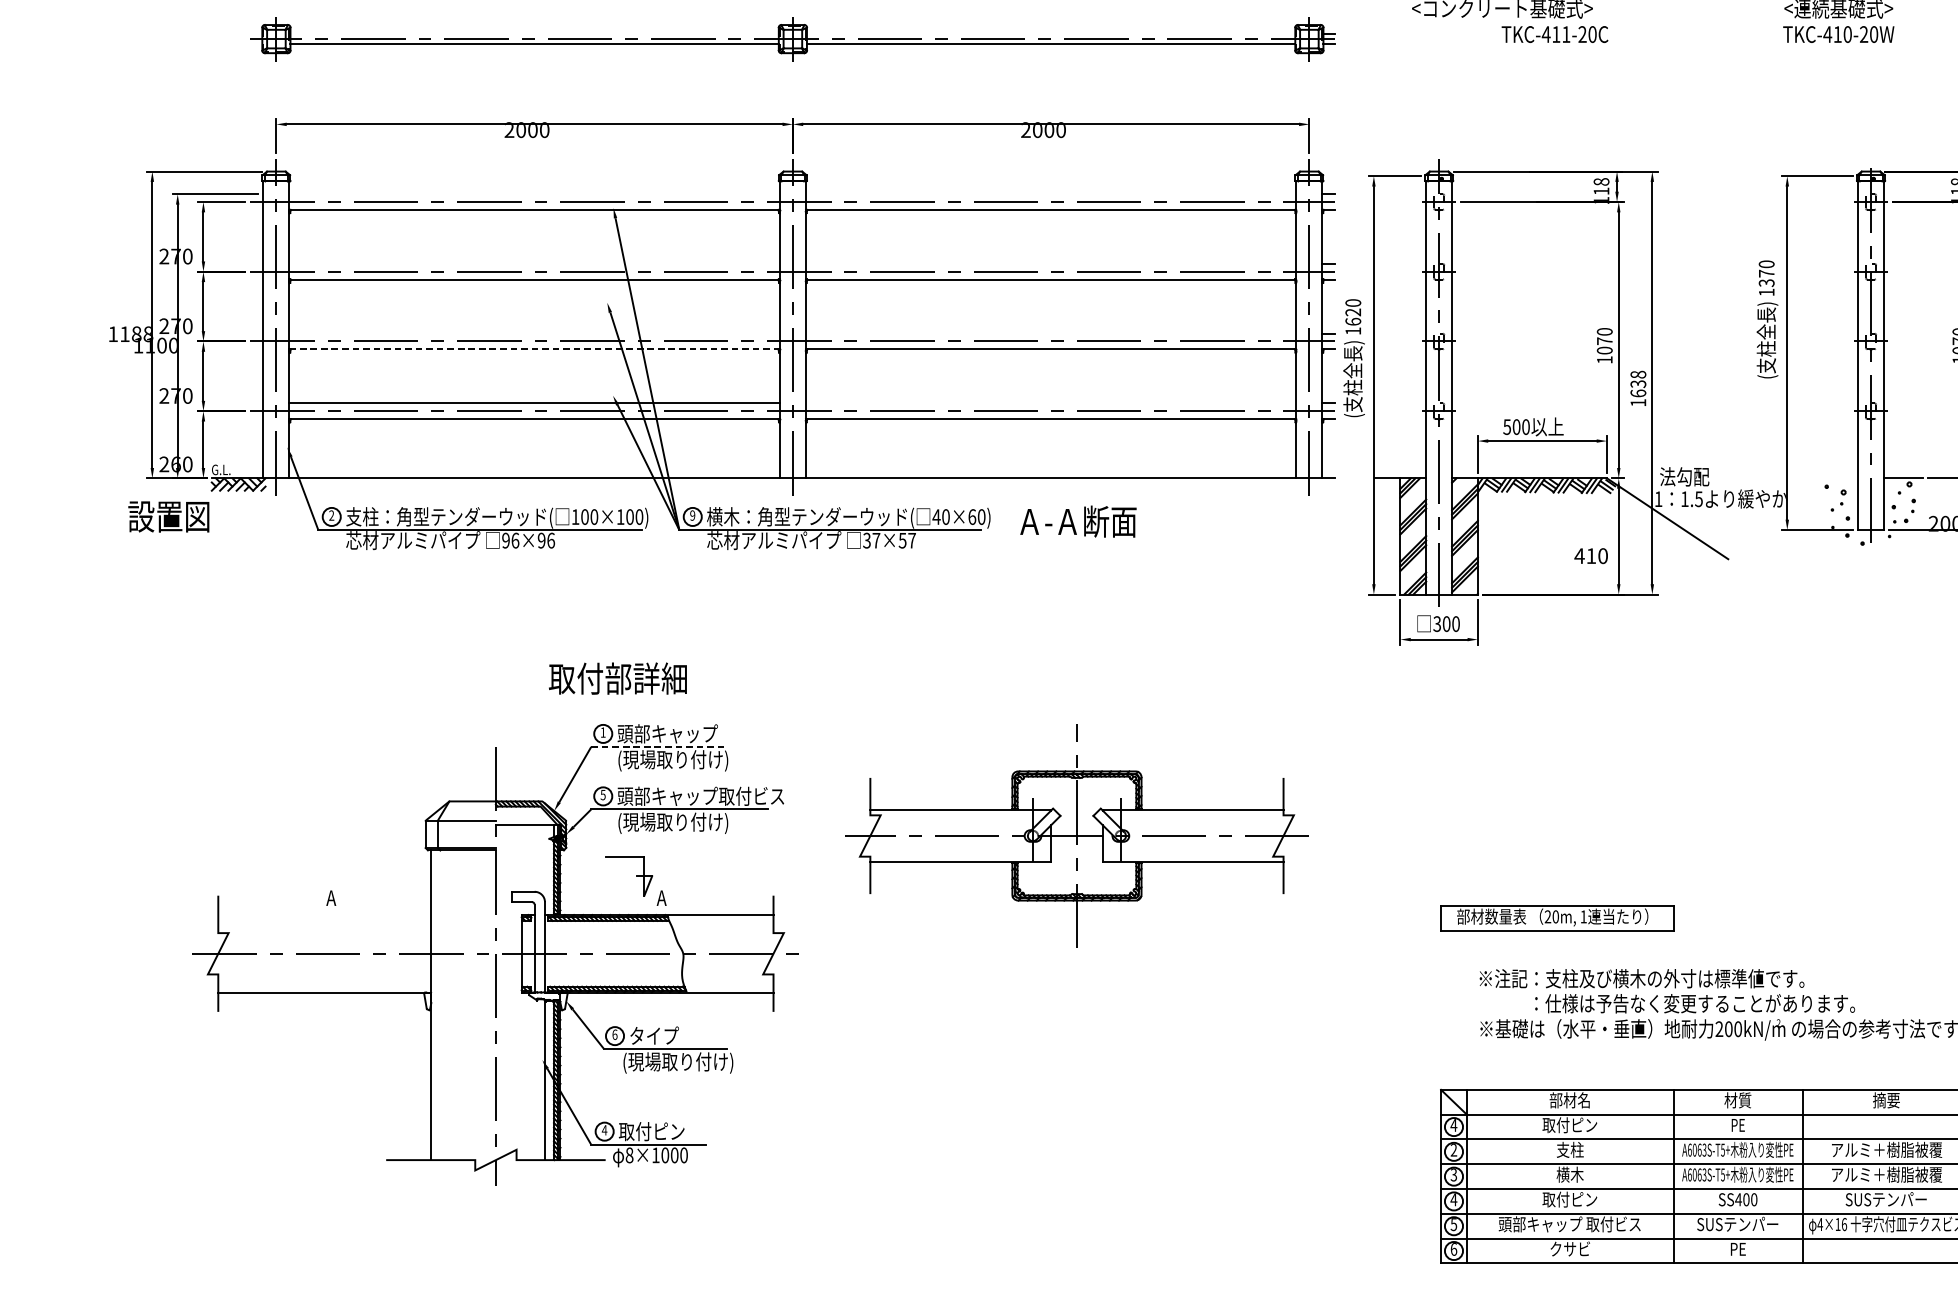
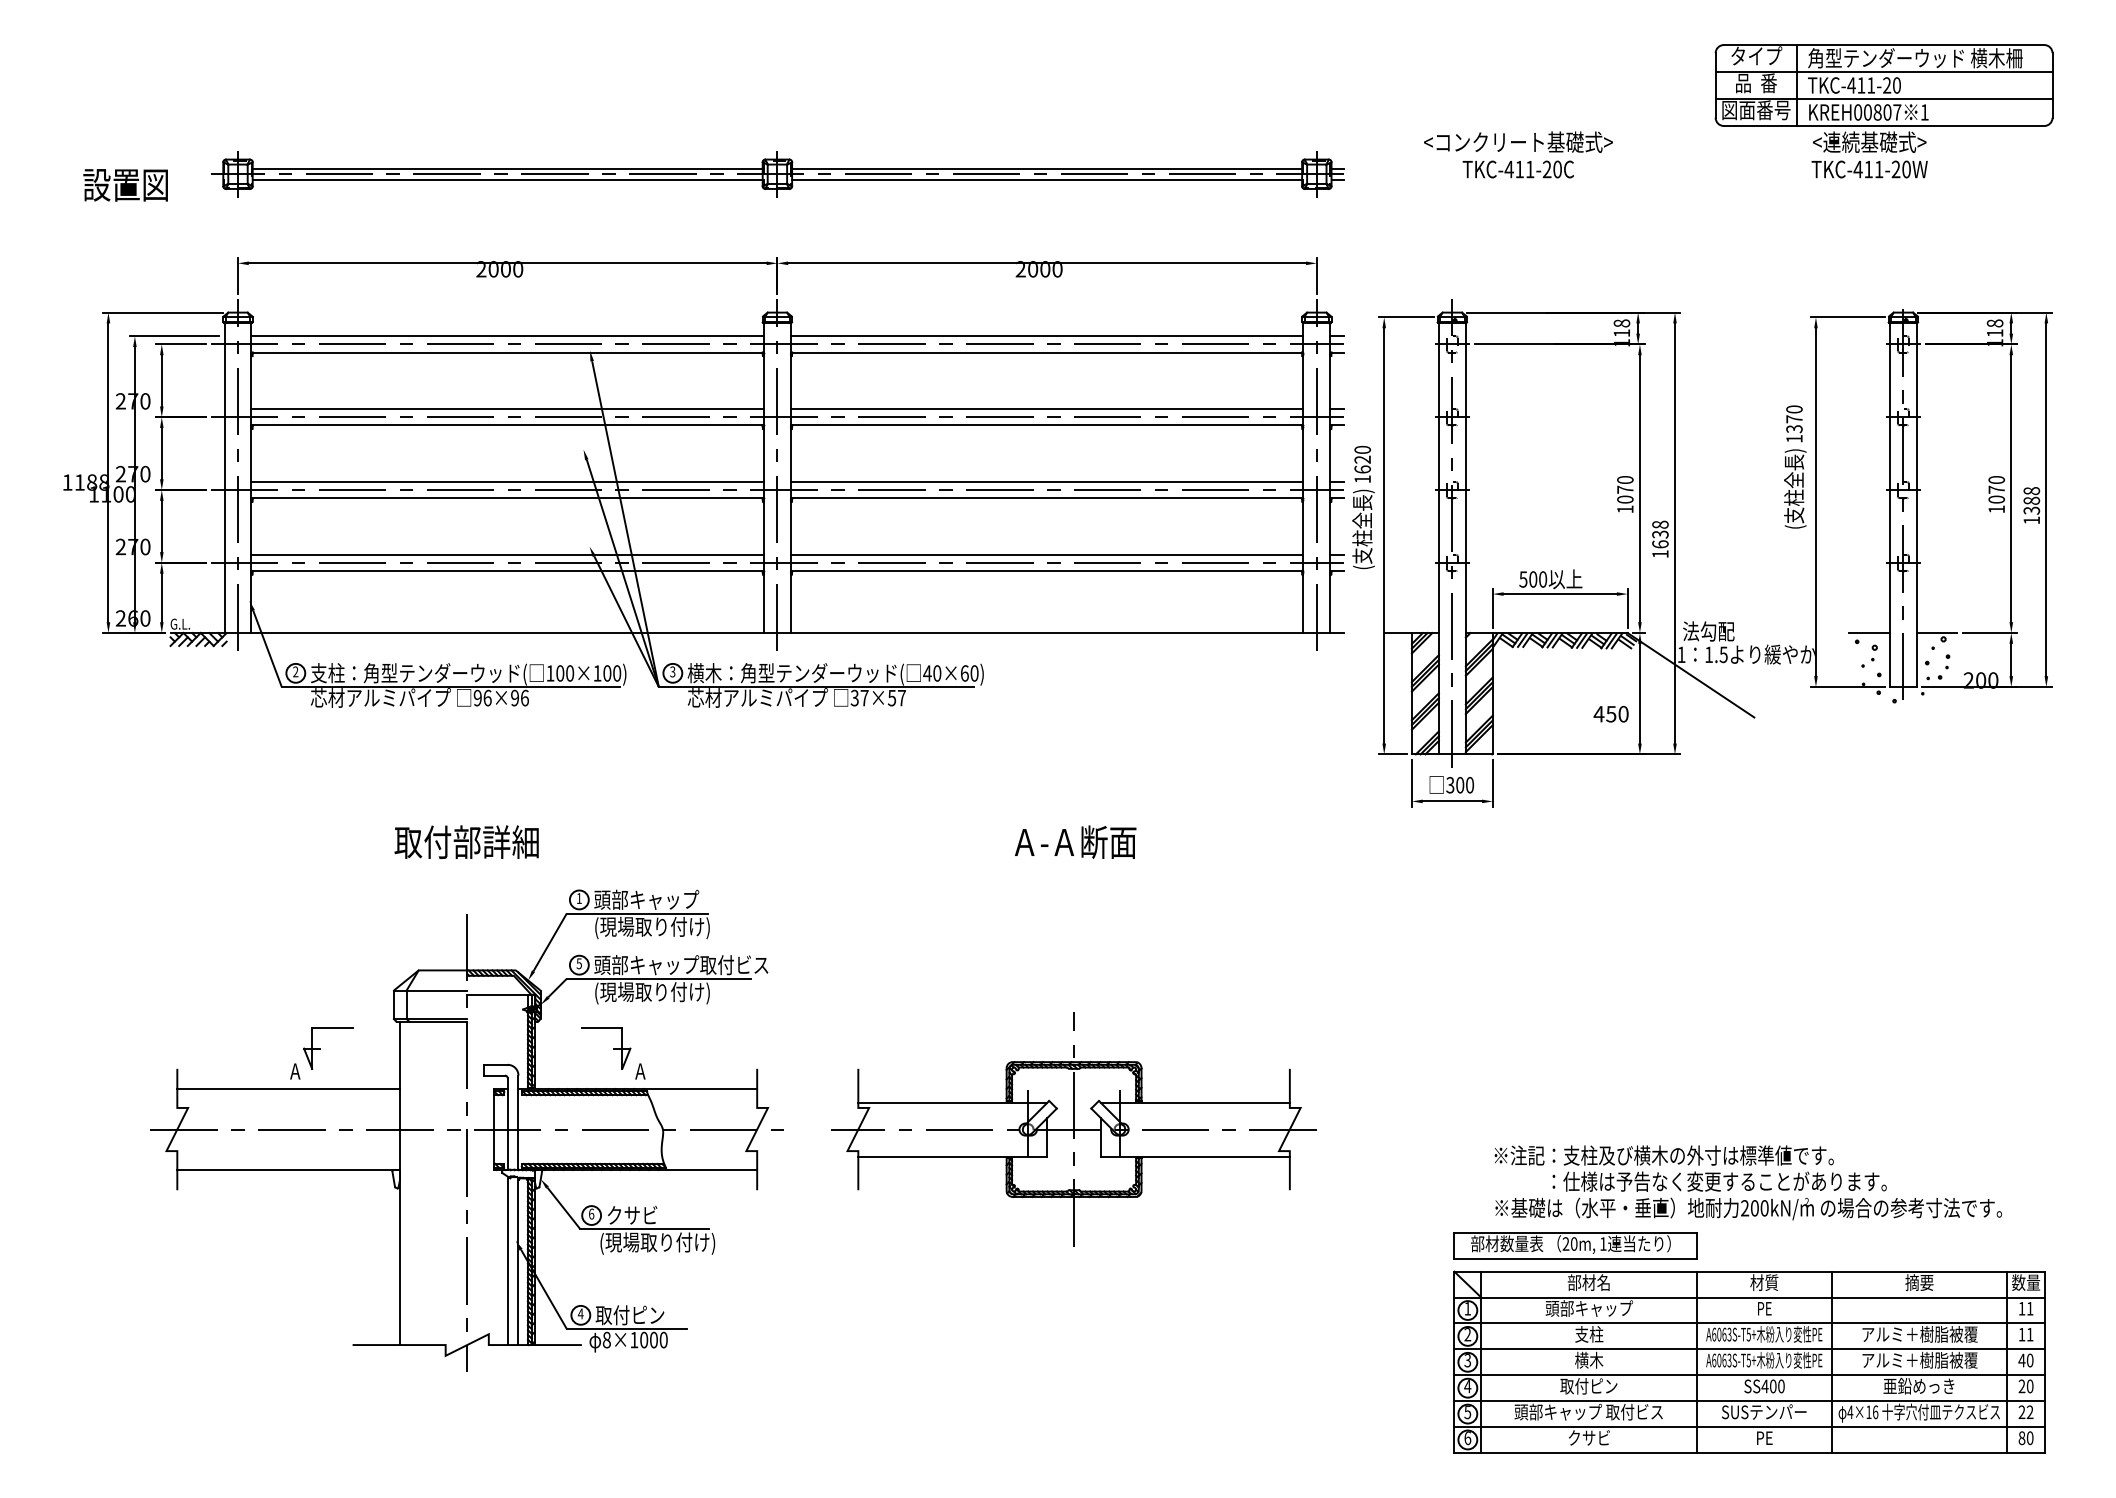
line: (534, 33) -> (507, 168), added
line: (1051, 33) -> (1047, 168), added
text: (1554, 34) -> (1517, 169), moved
text: (1848, 34) -> (1879, 169), TKC-410-20W -> TKC-411-20W
line: (534, 194) -> (507, 336), added
line: (1050, 194) -> (1046, 336), added
line: (534, 264) -> (507, 409), added
line: (1050, 264) -> (1046, 409), added
line: (534, 333) -> (507, 481), added
line: (1050, 333) -> (1046, 481), added
line: (535, 349) -> (508, 498), dashed -> solid
line: (1050, 403) -> (1046, 554), added
line: (1838, 478) -> (1869, 633), added
text: (692, 516) -> (672, 672), 9 -> 3
text: (168, 517) -> (125, 185), moved
text: (1078, 520) -> (1075, 841), moved
text: (1591, 556) -> (1611, 714), 410 -> 450
text: (617, 677) -> (466, 841), moved
line: (658, 746) -> (637, 913), dashed -> solid
part: (1076, 835) -> (1073, 1129), moved
part: (355, 876) -> (320, 1048), added
line: (324, 915) -> (288, 1089), added
part: (1557, 918) -> (1575, 1245), moved
text: (655, 1035) -> (633, 1214), タイプ -> クサビ
line: (534, 1079) -> (507, 1260), added
text: (1453, 1125) -> (1467, 1308), 4 -> 1
text: (1570, 1125) -> (1589, 1308), 取付ピン -> 頭部キャップ
text: (1886, 1198) -> (1919, 1385), SUSテンパー -> 亜鉛めっき

